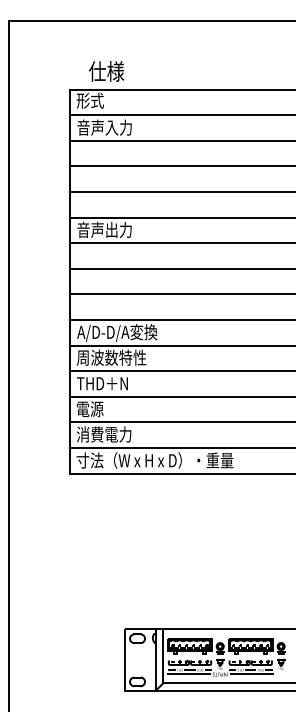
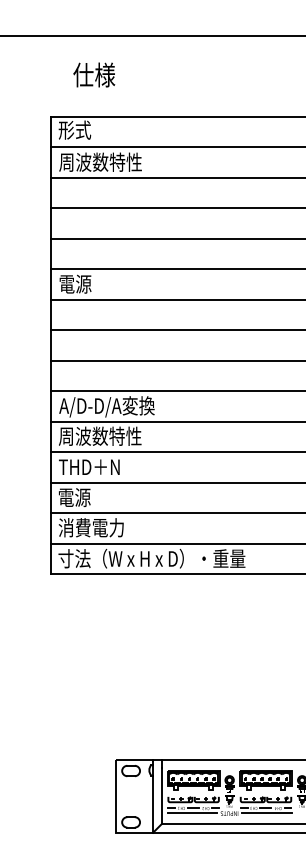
text: (106, 71) -> (94, 75), moved
text: (111, 127) -> (100, 162), 音声入力 -> 周波数特性
text: (104, 229) -> (91, 283), 音声出力 -> 電源

